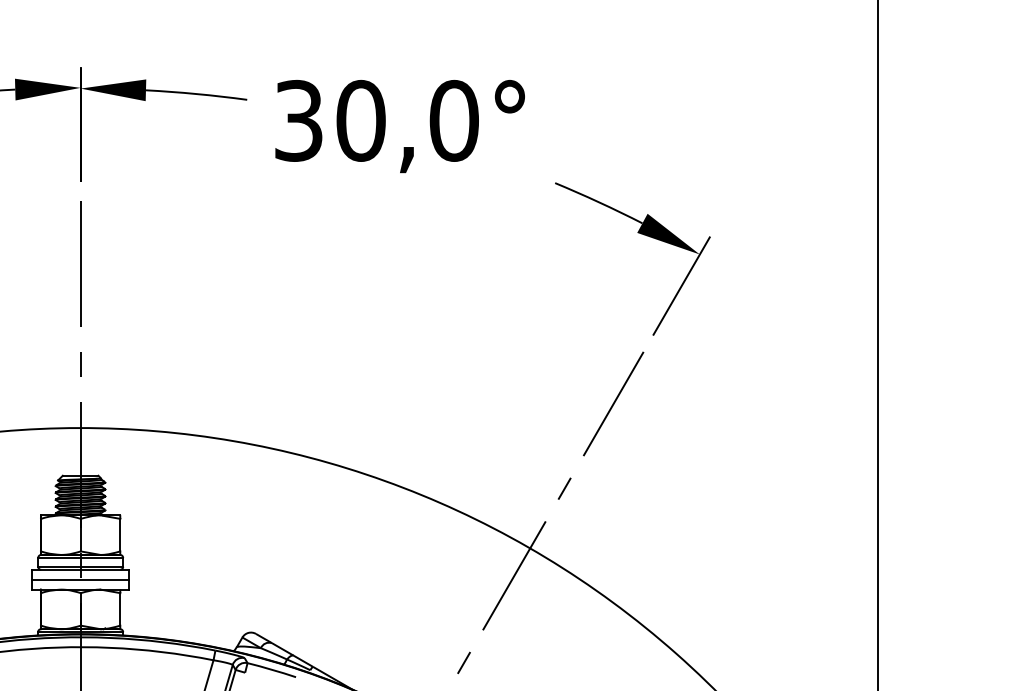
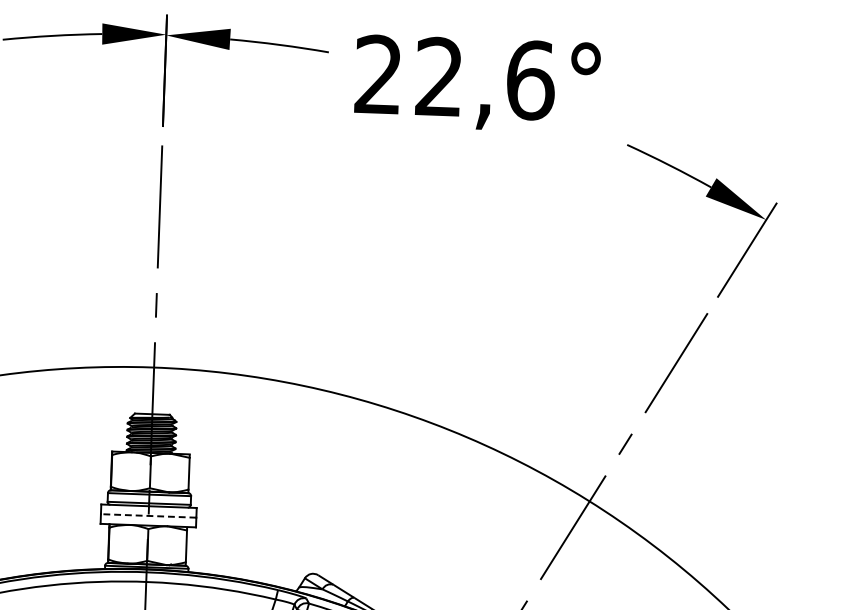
text: (377, 120) -> (455, 77), 30,0° -> 22,6°
line: (80, 579) -> (148, 515), solid -> dashed

